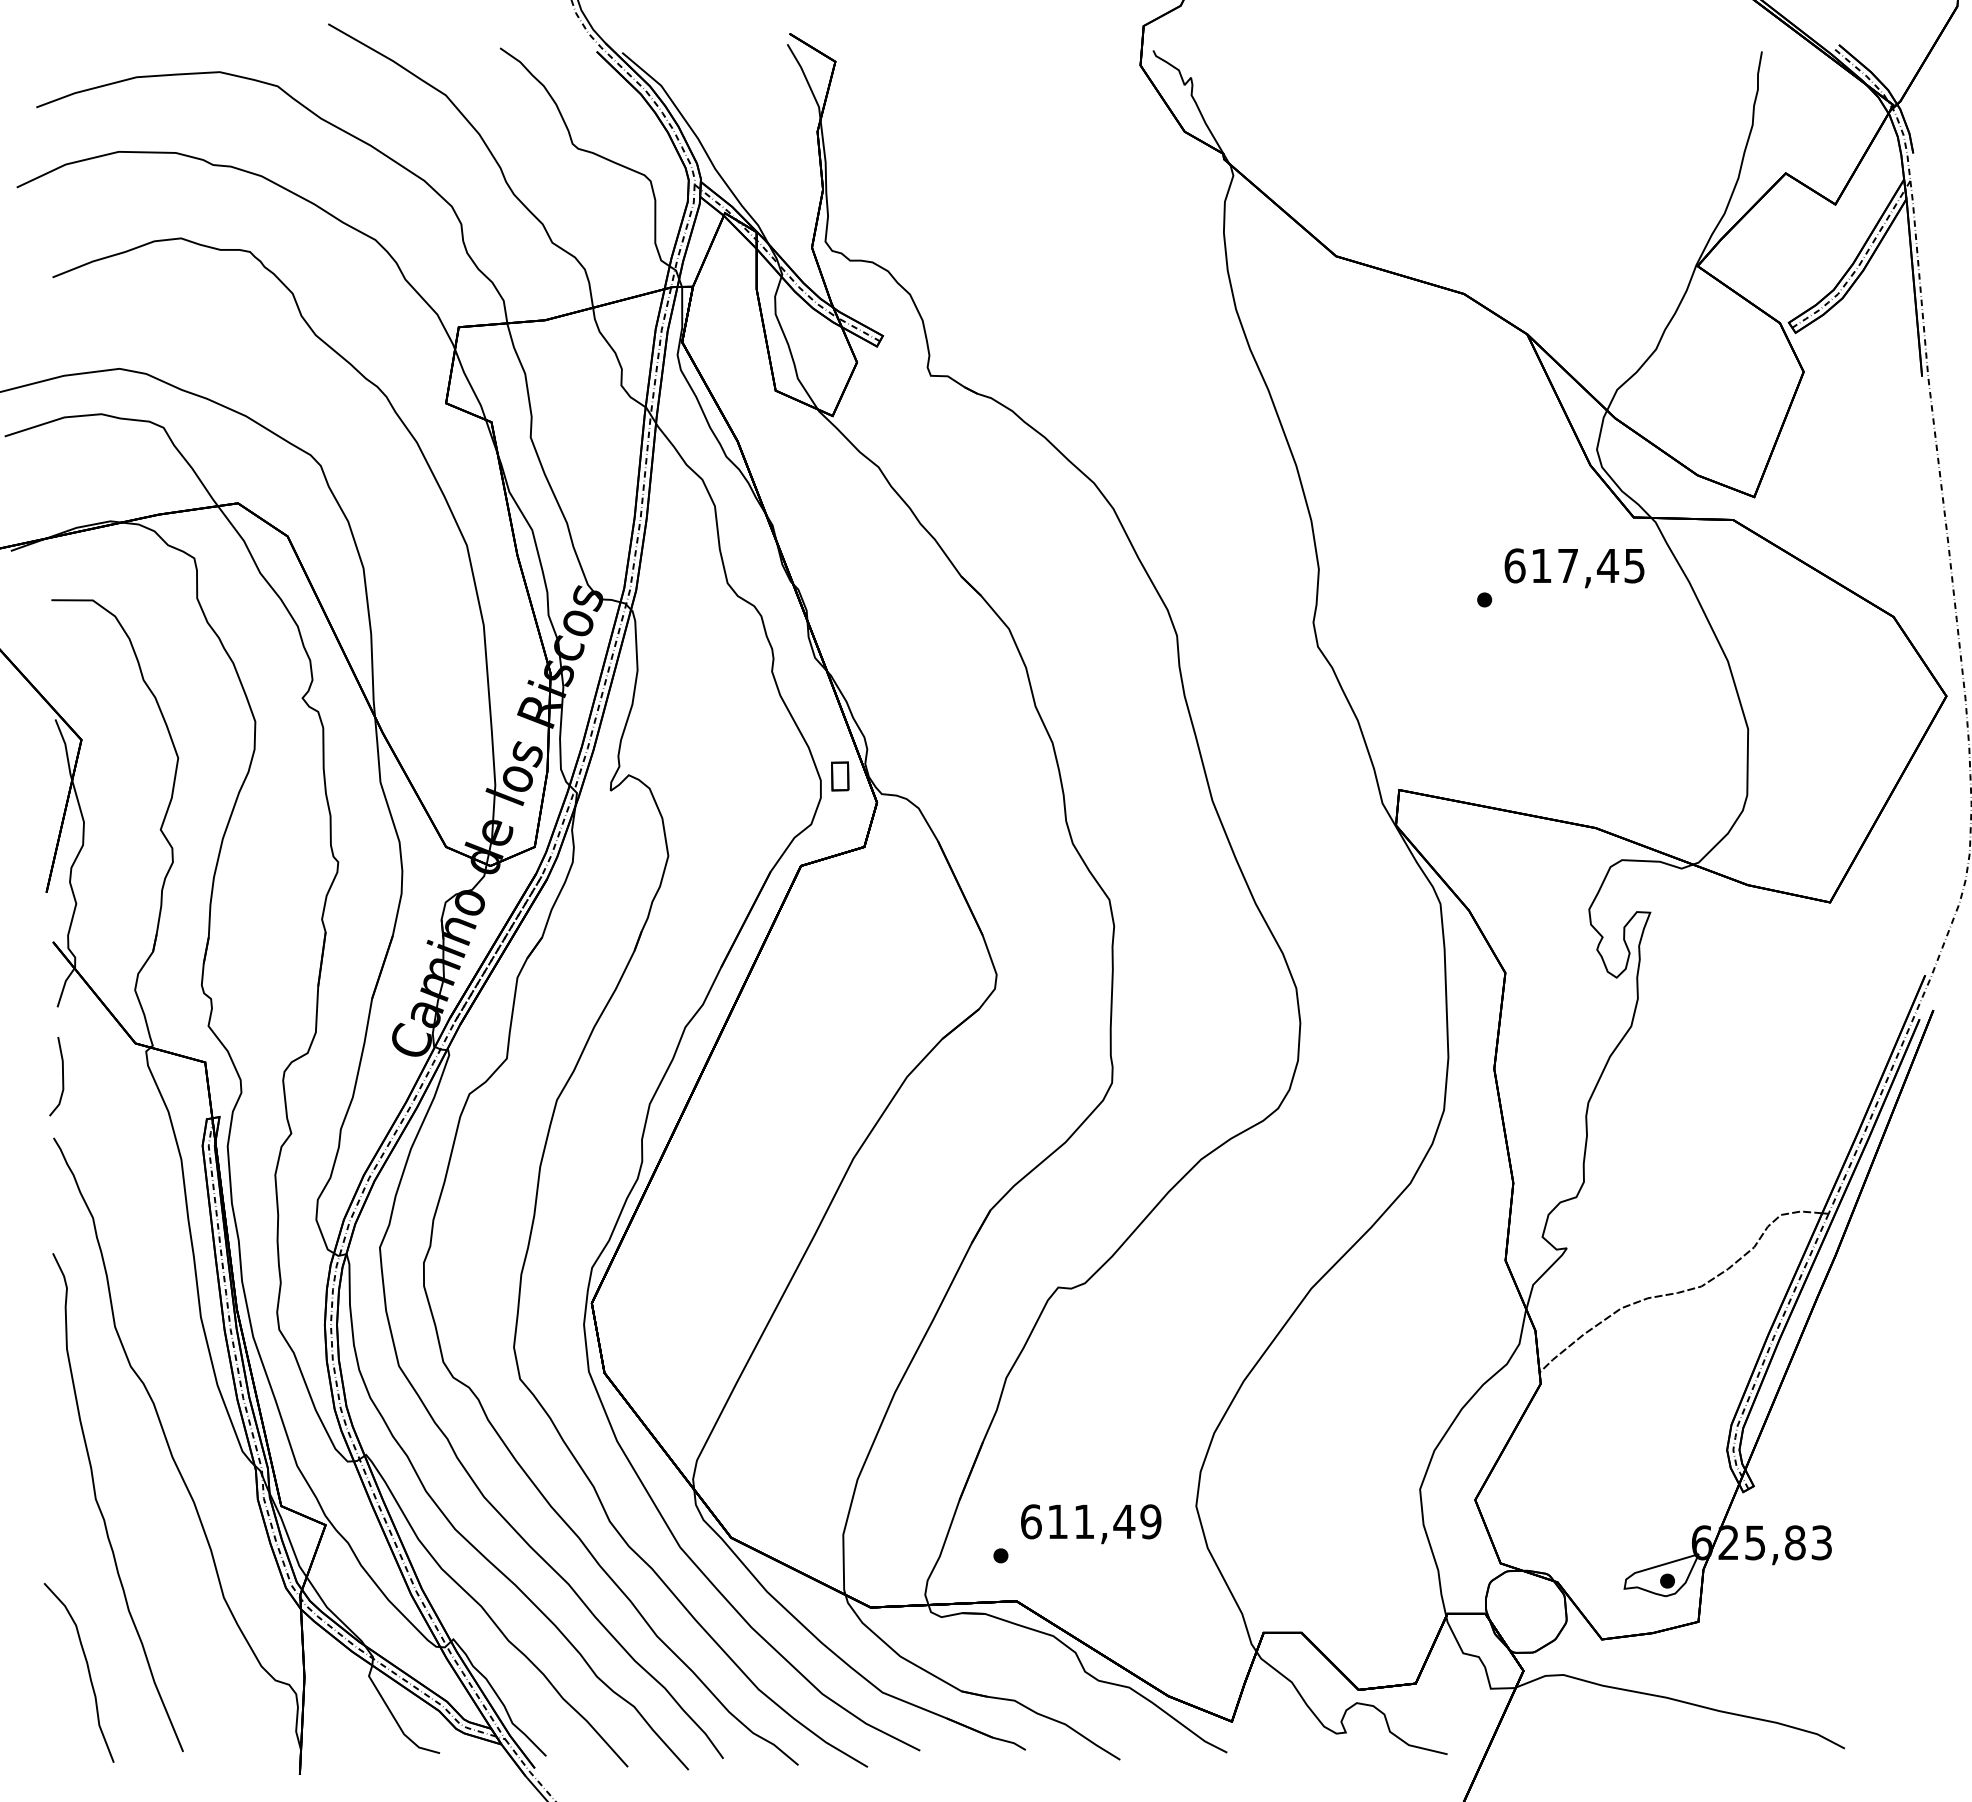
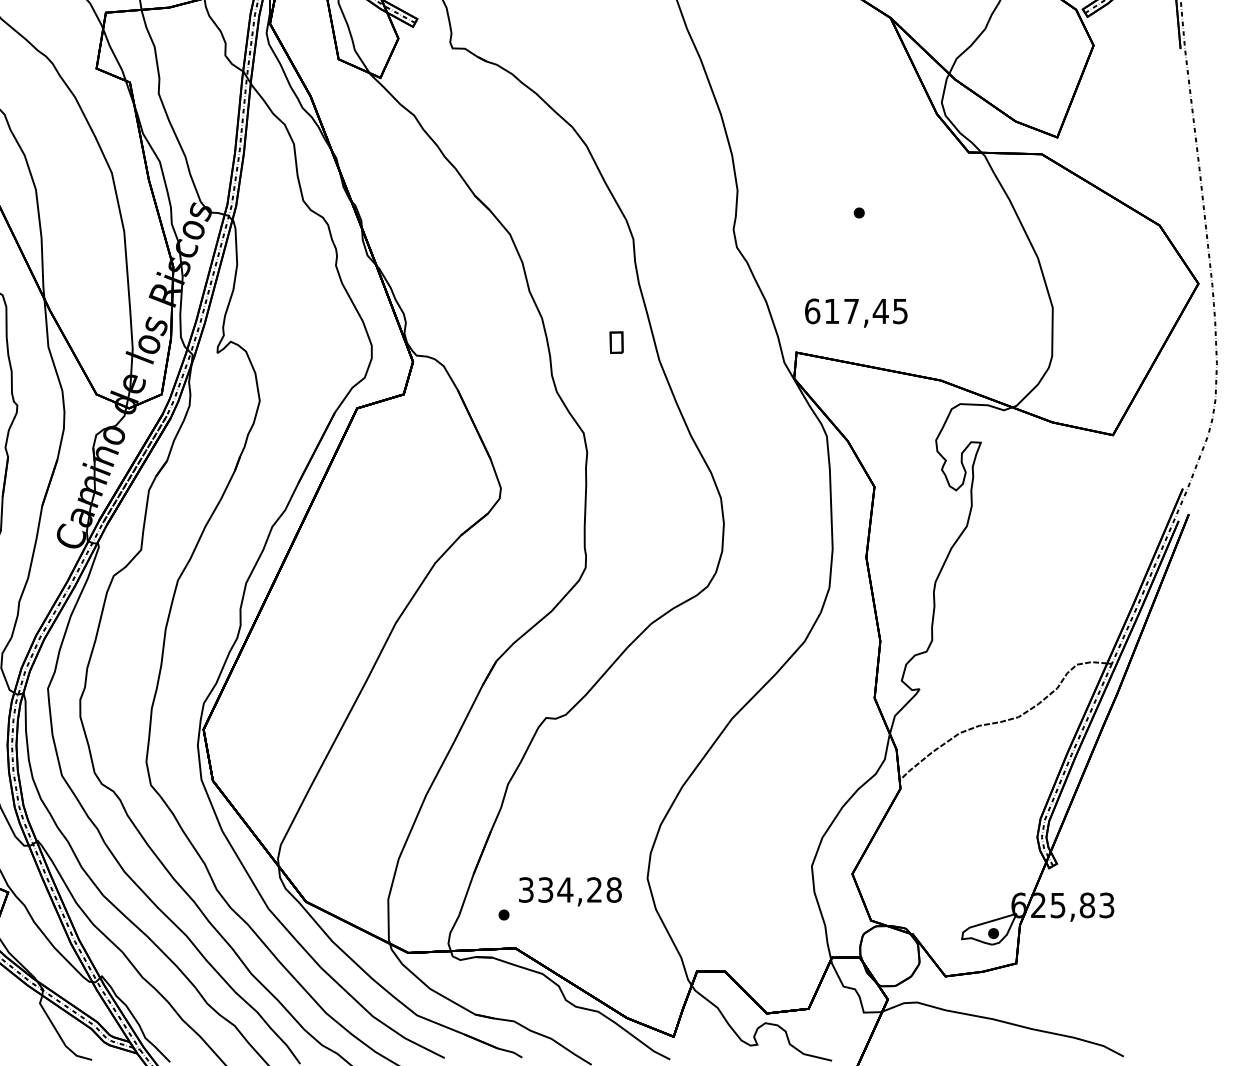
text: (1574, 568) -> (856, 313), moved
part: (840, 776) -> (616, 342), moved
text: (1091, 1521) -> (570, 889), 611,49 -> 334,28

